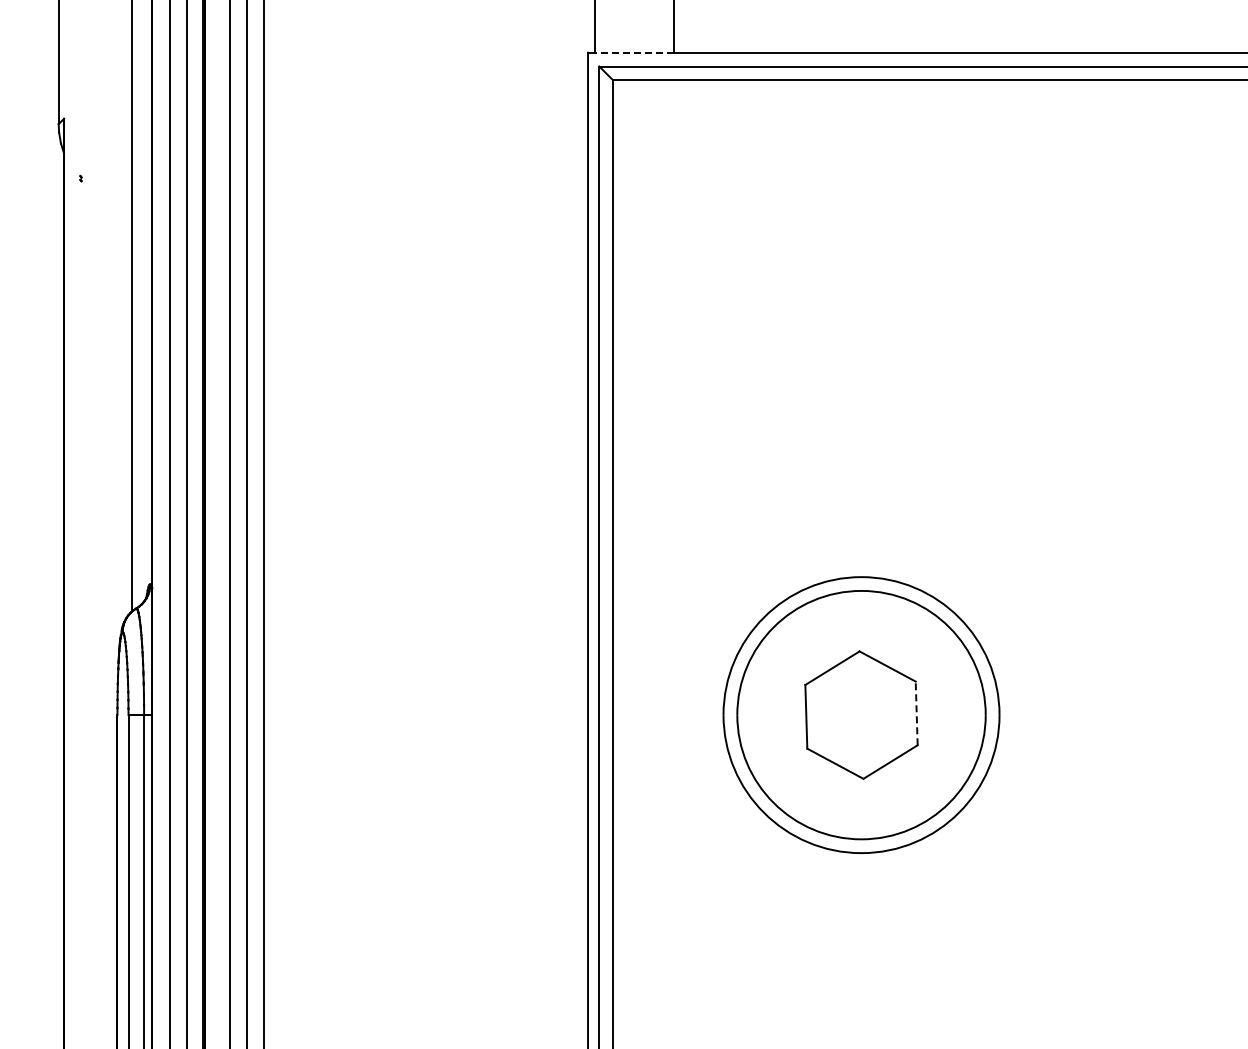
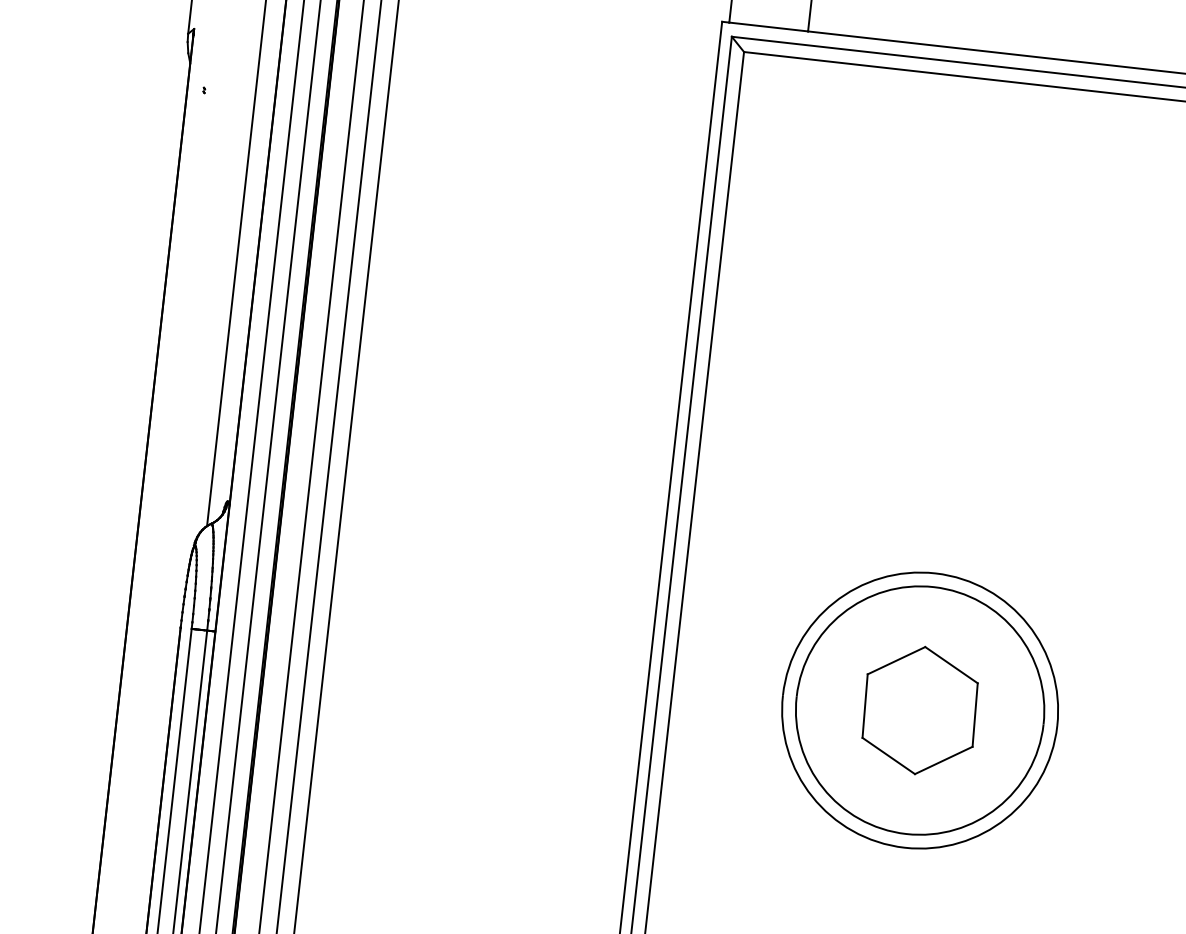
line: (634, 52) -> (768, 26), dashed -> solid
line: (916, 713) -> (974, 715), dashed -> solid

